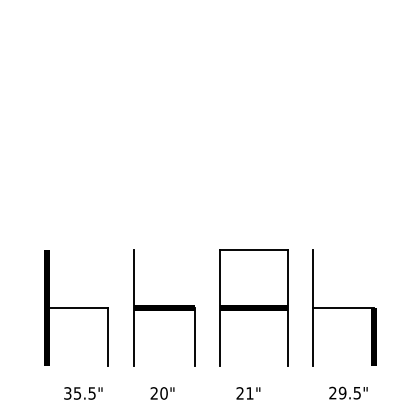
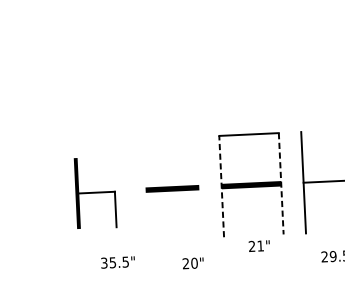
line: (133, 307) -> (145, 189), removed
line: (219, 307) -> (221, 186), solid -> dashed
line: (287, 307) -> (281, 183), solid -> dashed
part: (76, 308) -> (95, 193), size x0.7
line: (194, 336) -> (200, 212), removed
text: (83, 393) -> (118, 262), moved
text: (162, 393) -> (193, 263), moved
text: (248, 393) -> (259, 246), moved

